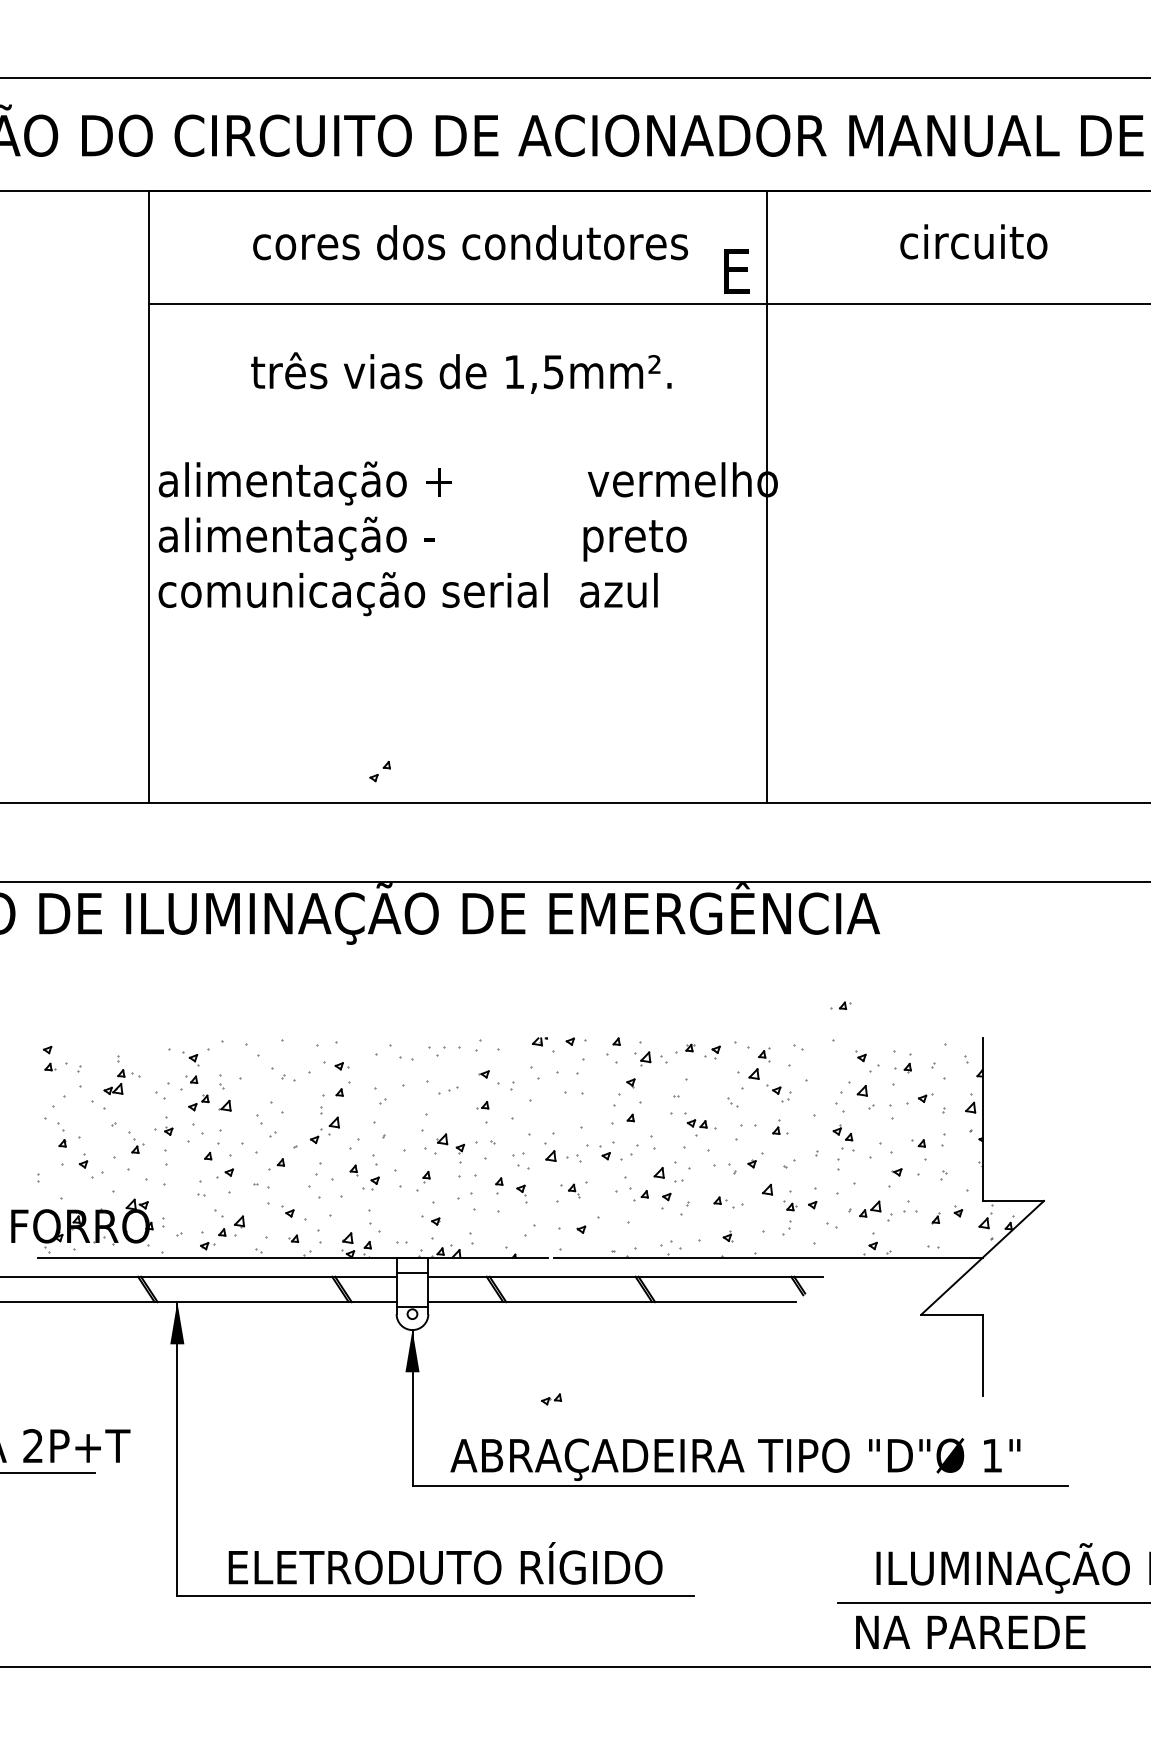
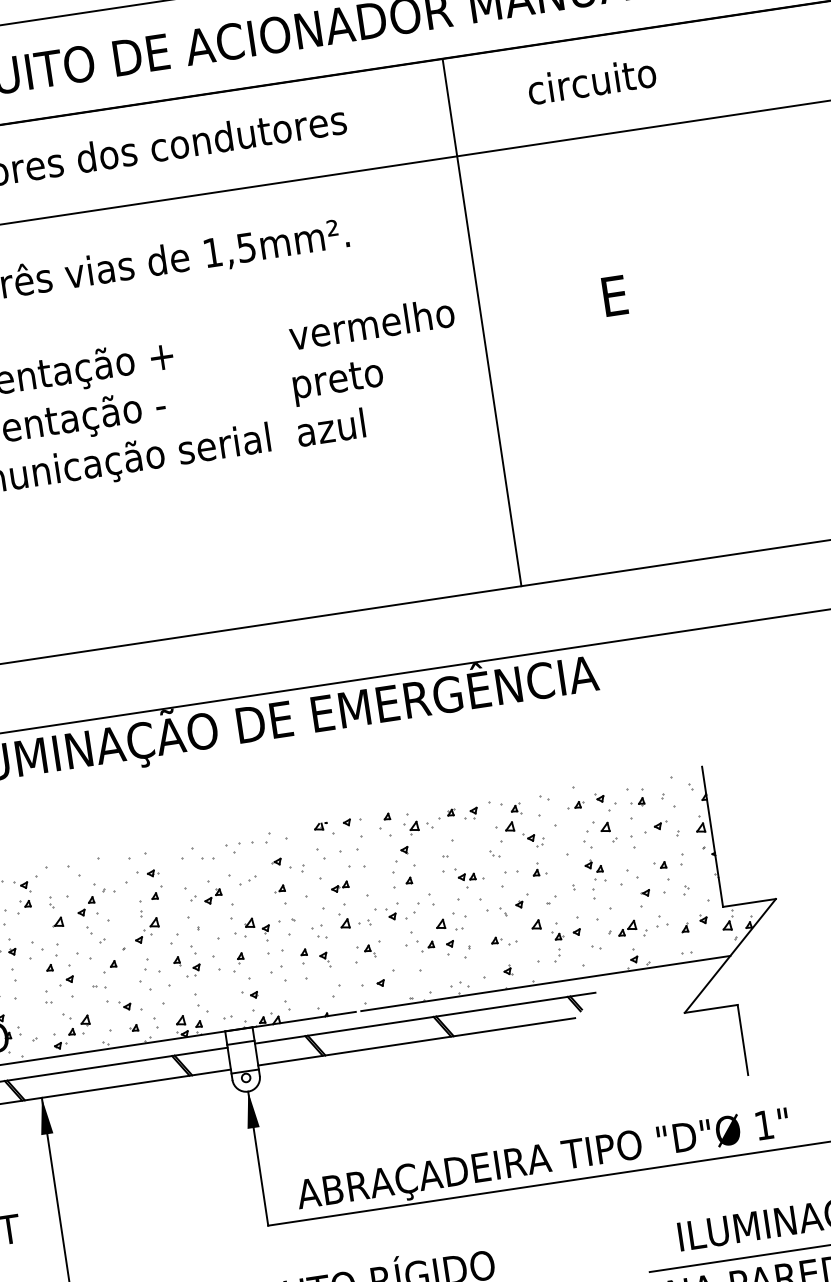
text: (736, 271) -> (614, 296), moved
line: (767, 496) -> (482, 322), moved
part: (379, 771) -> (85, 906), moved
part: (840, 1005) -> (575, 805), moved
part: (198, 1102) -> (212, 896), moved
part: (551, 1399) -> (340, 887), moved

